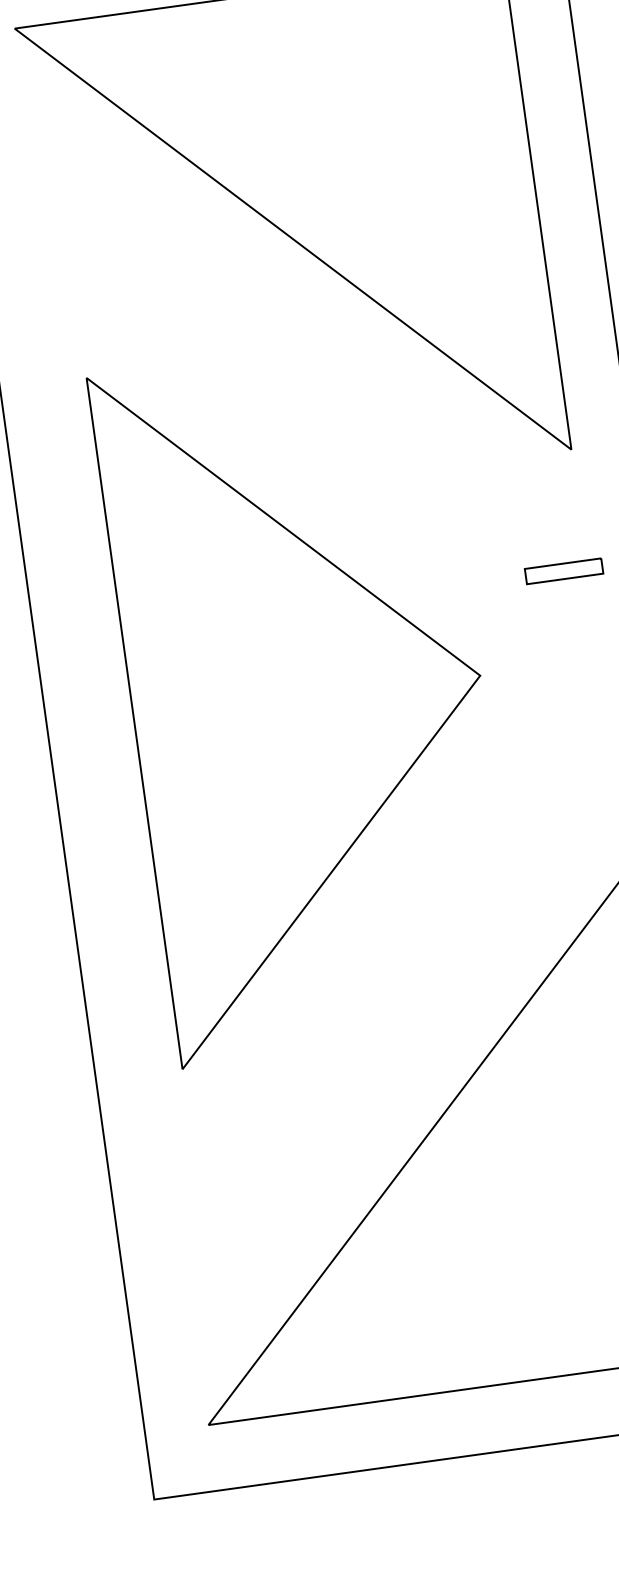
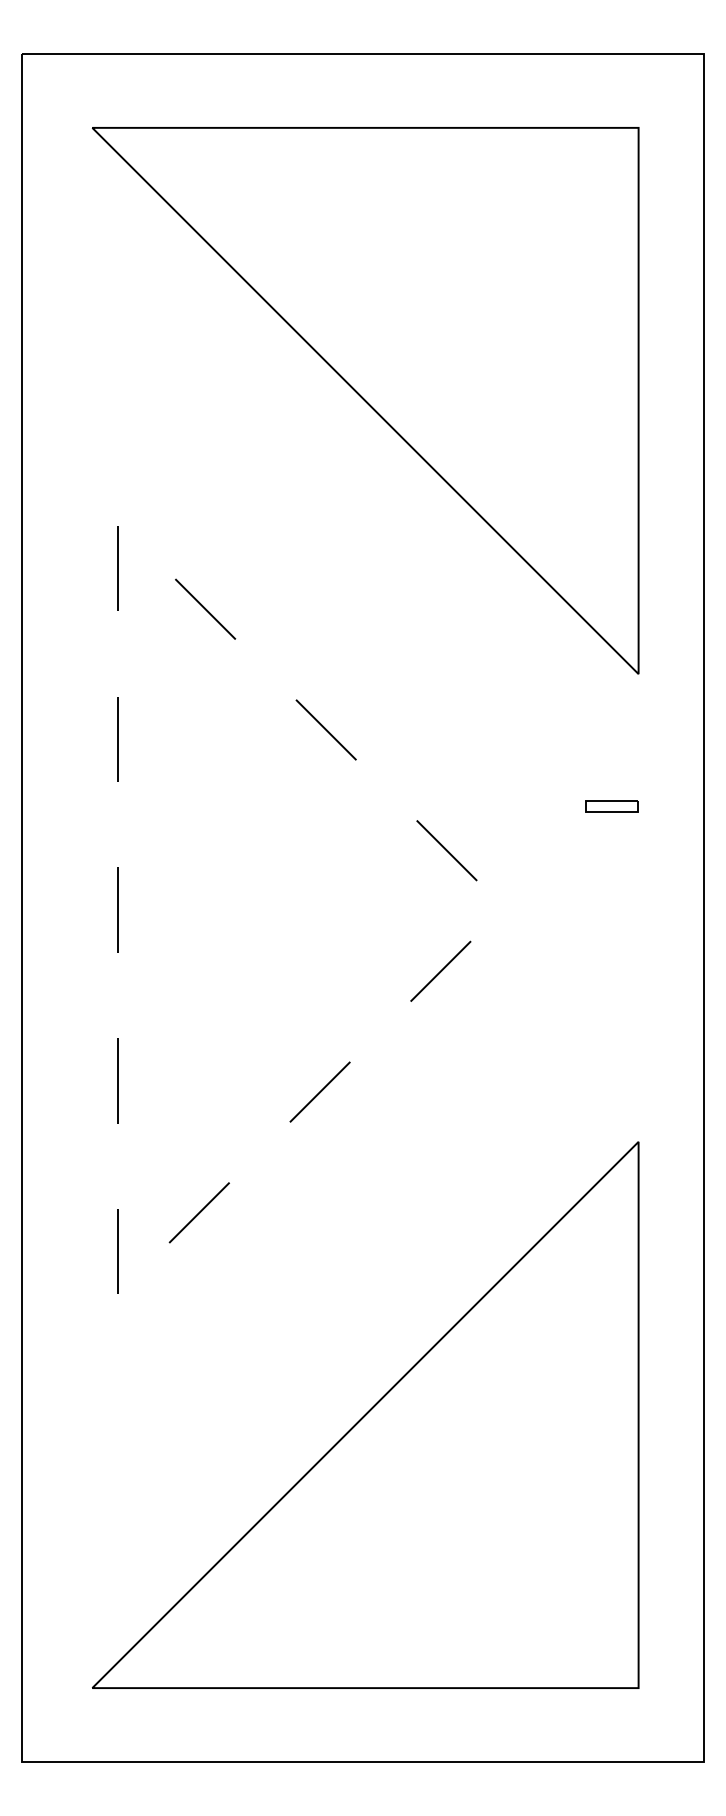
line: (202, 465) -> (231, 635), solid -> dashed
part: (563, 571) -> (611, 806), size x0.6

